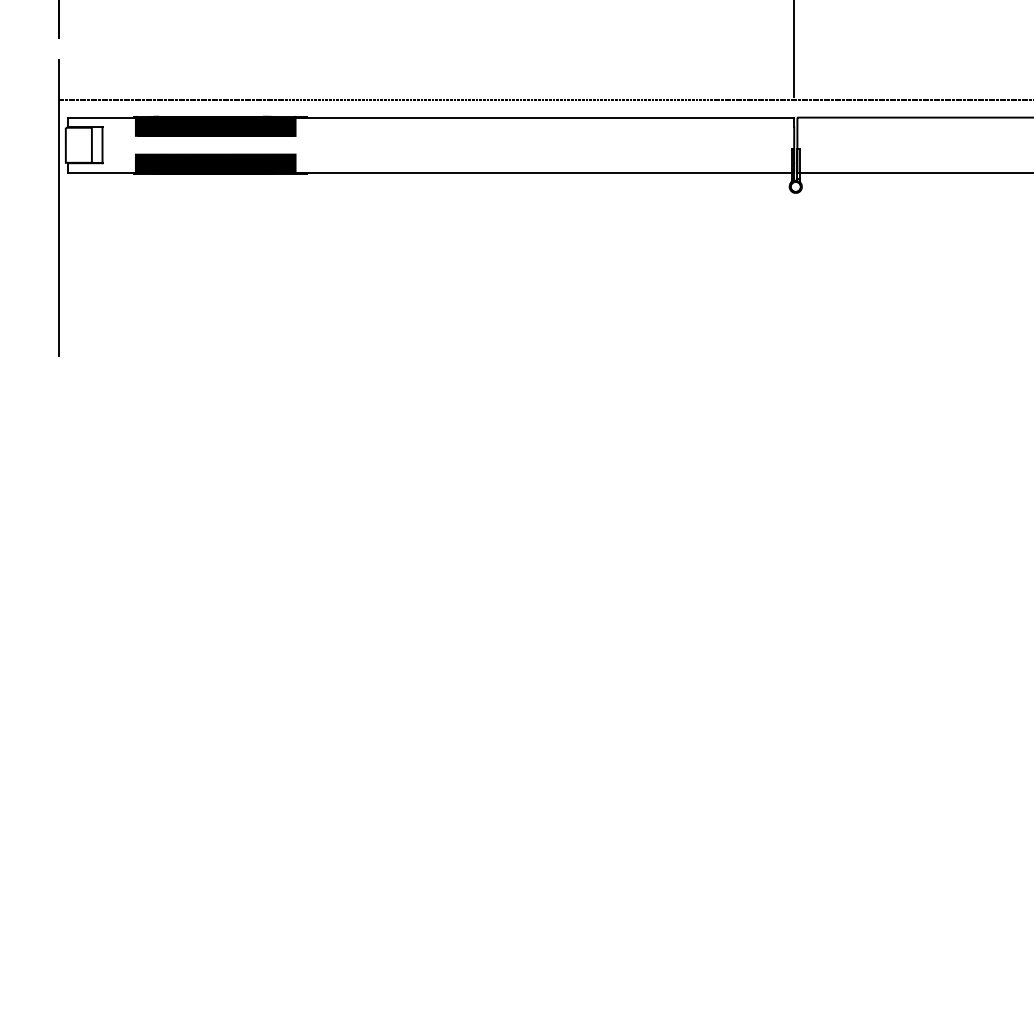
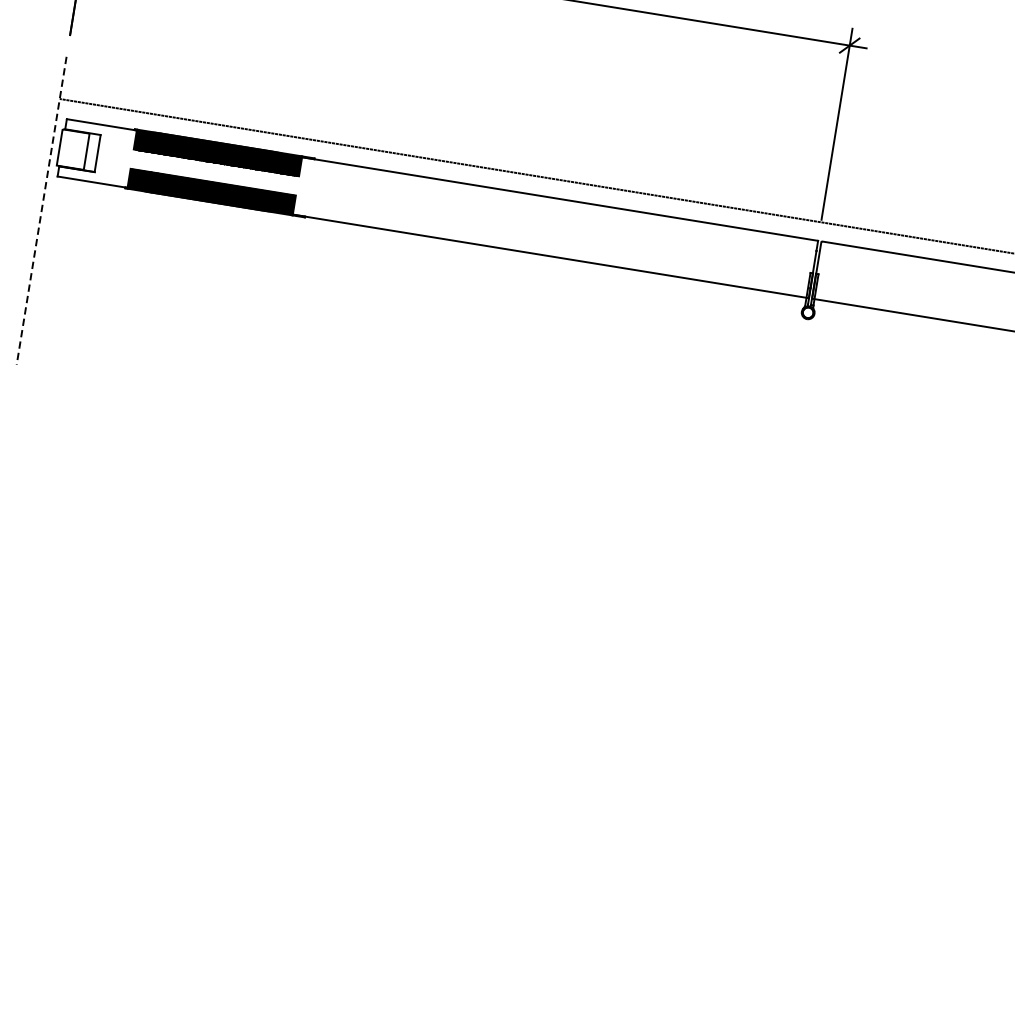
line: (58, 207) -> (41, 210), solid -> dashed

